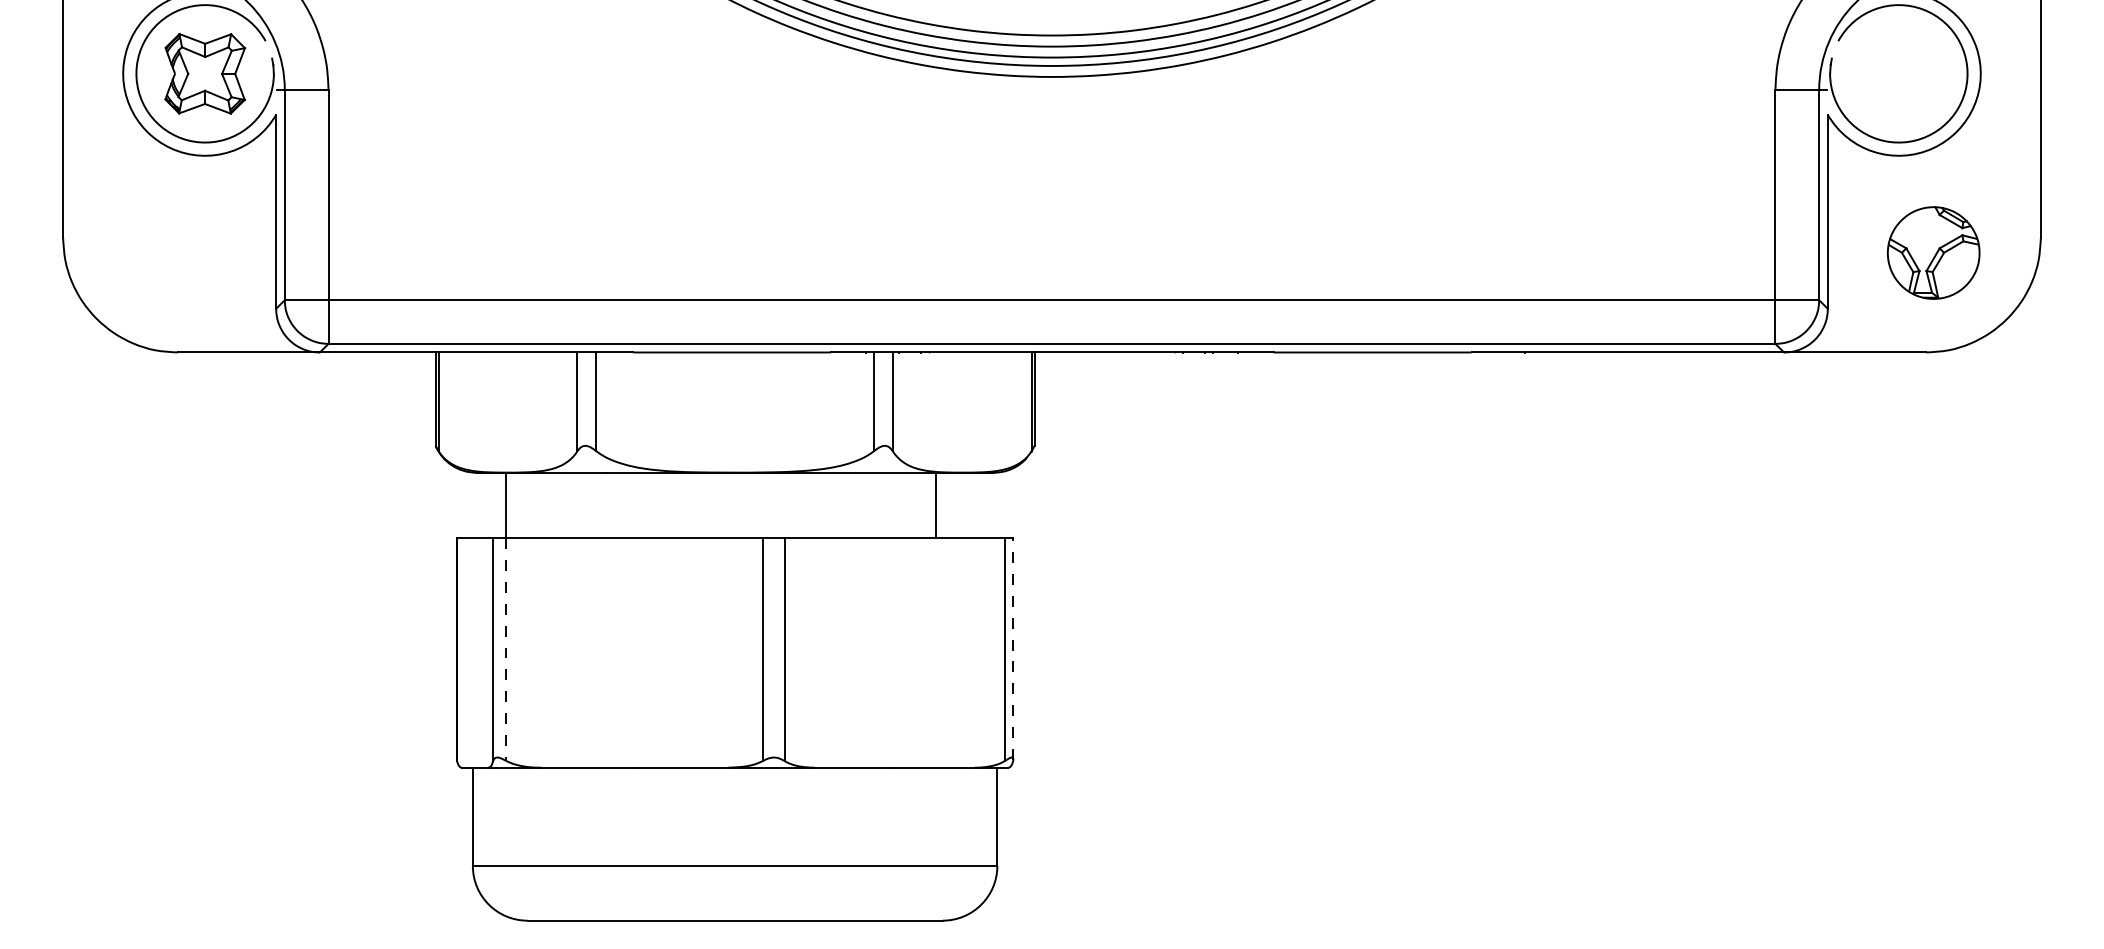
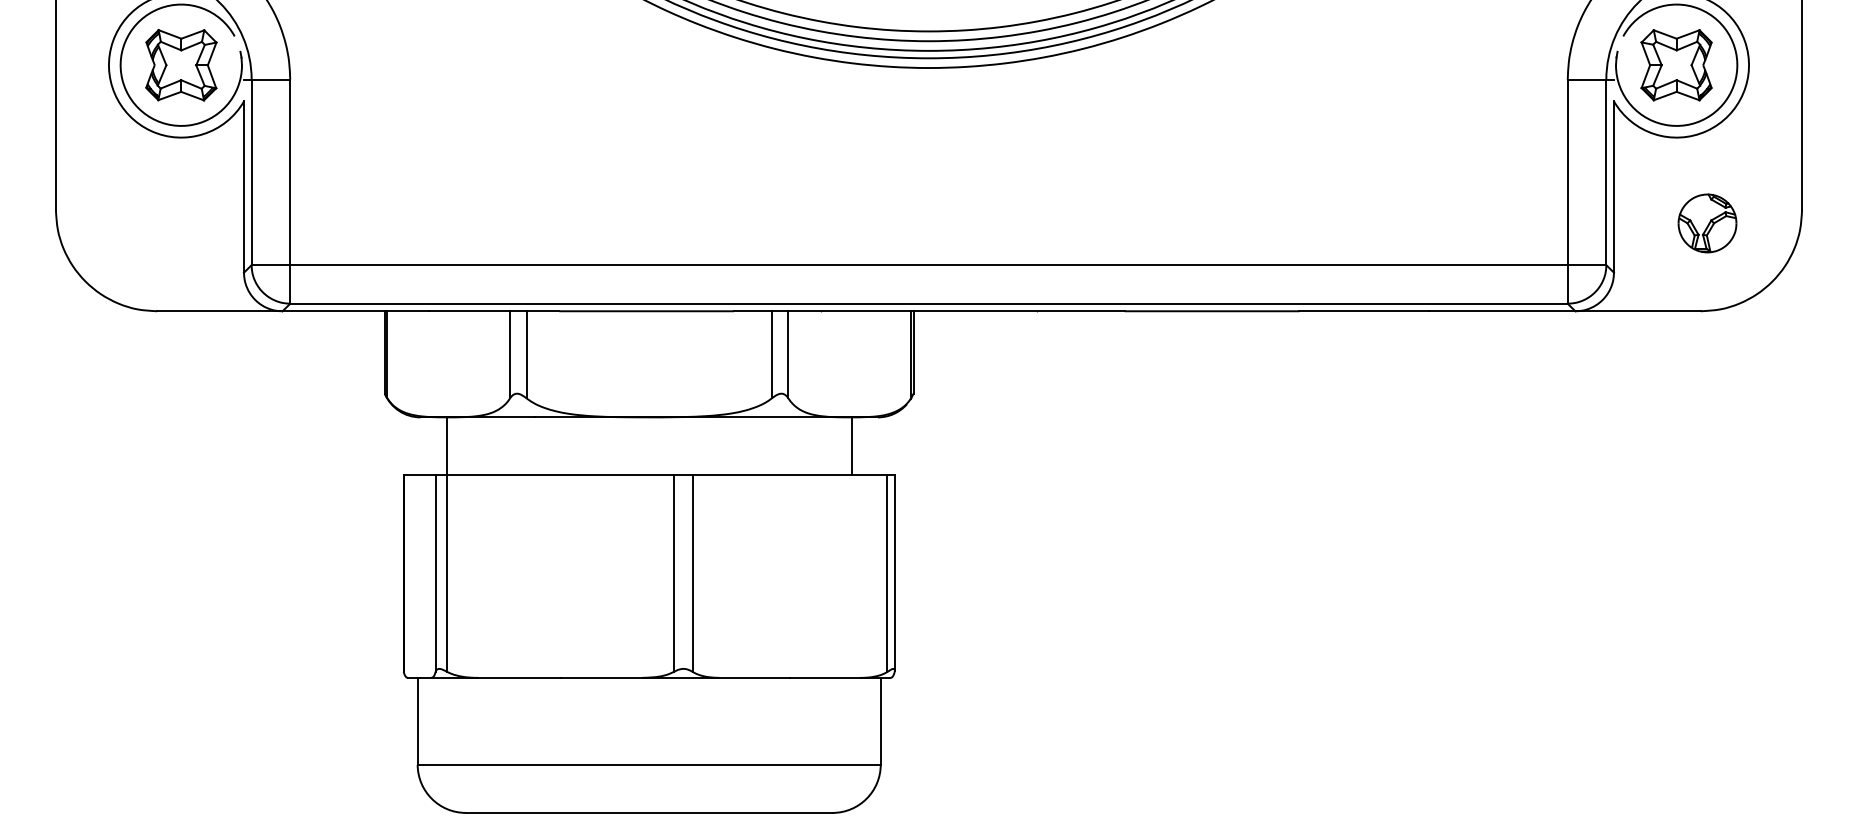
part: (1898, 73) -> (1676, 64), added
part: (1933, 252) -> (1707, 222), size x0.71
line: (935, 505) -> (851, 446), moved
line: (1013, 649) -> (895, 573), dashed -> solid
line: (506, 650) -> (447, 574), dashed -> solid

